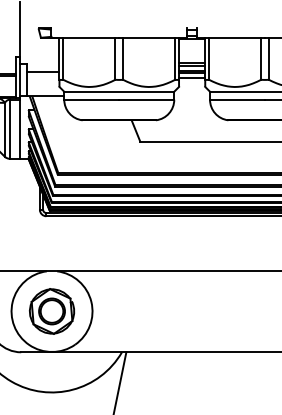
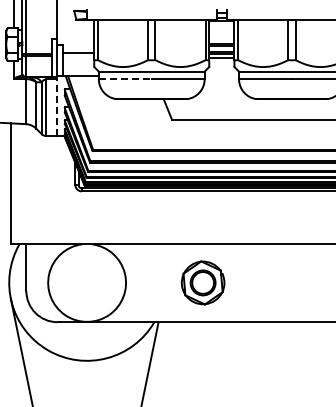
line: (91, 99) -> (125, 79), solid -> dashed
line: (20, 129) -> (56, 107), solid -> dashed
part: (51, 311) -> (202, 282), moved

